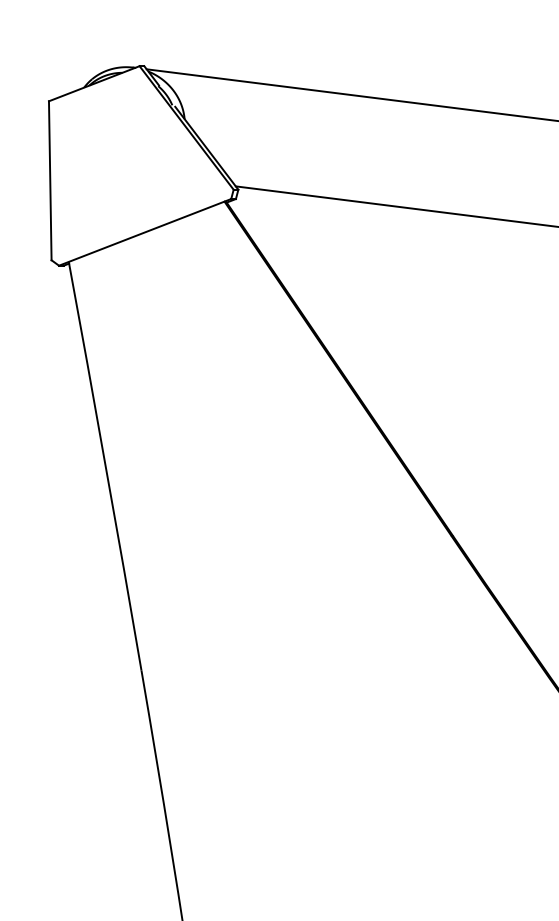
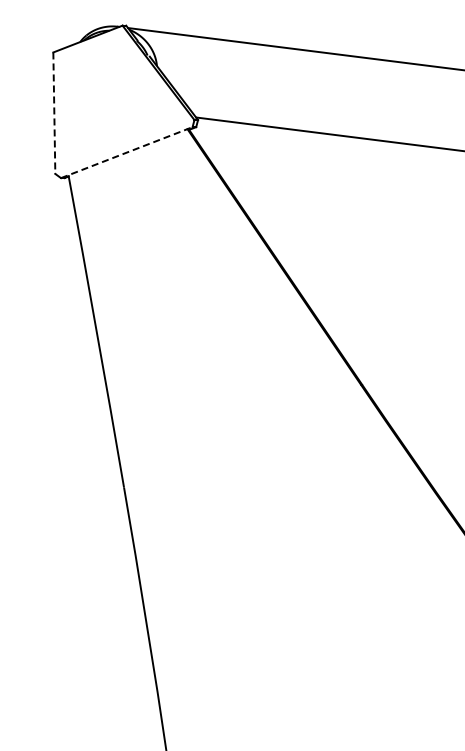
line: (50, 181) -> (54, 113), solid -> dashed
line: (144, 232) -> (126, 152), solid -> dashed

